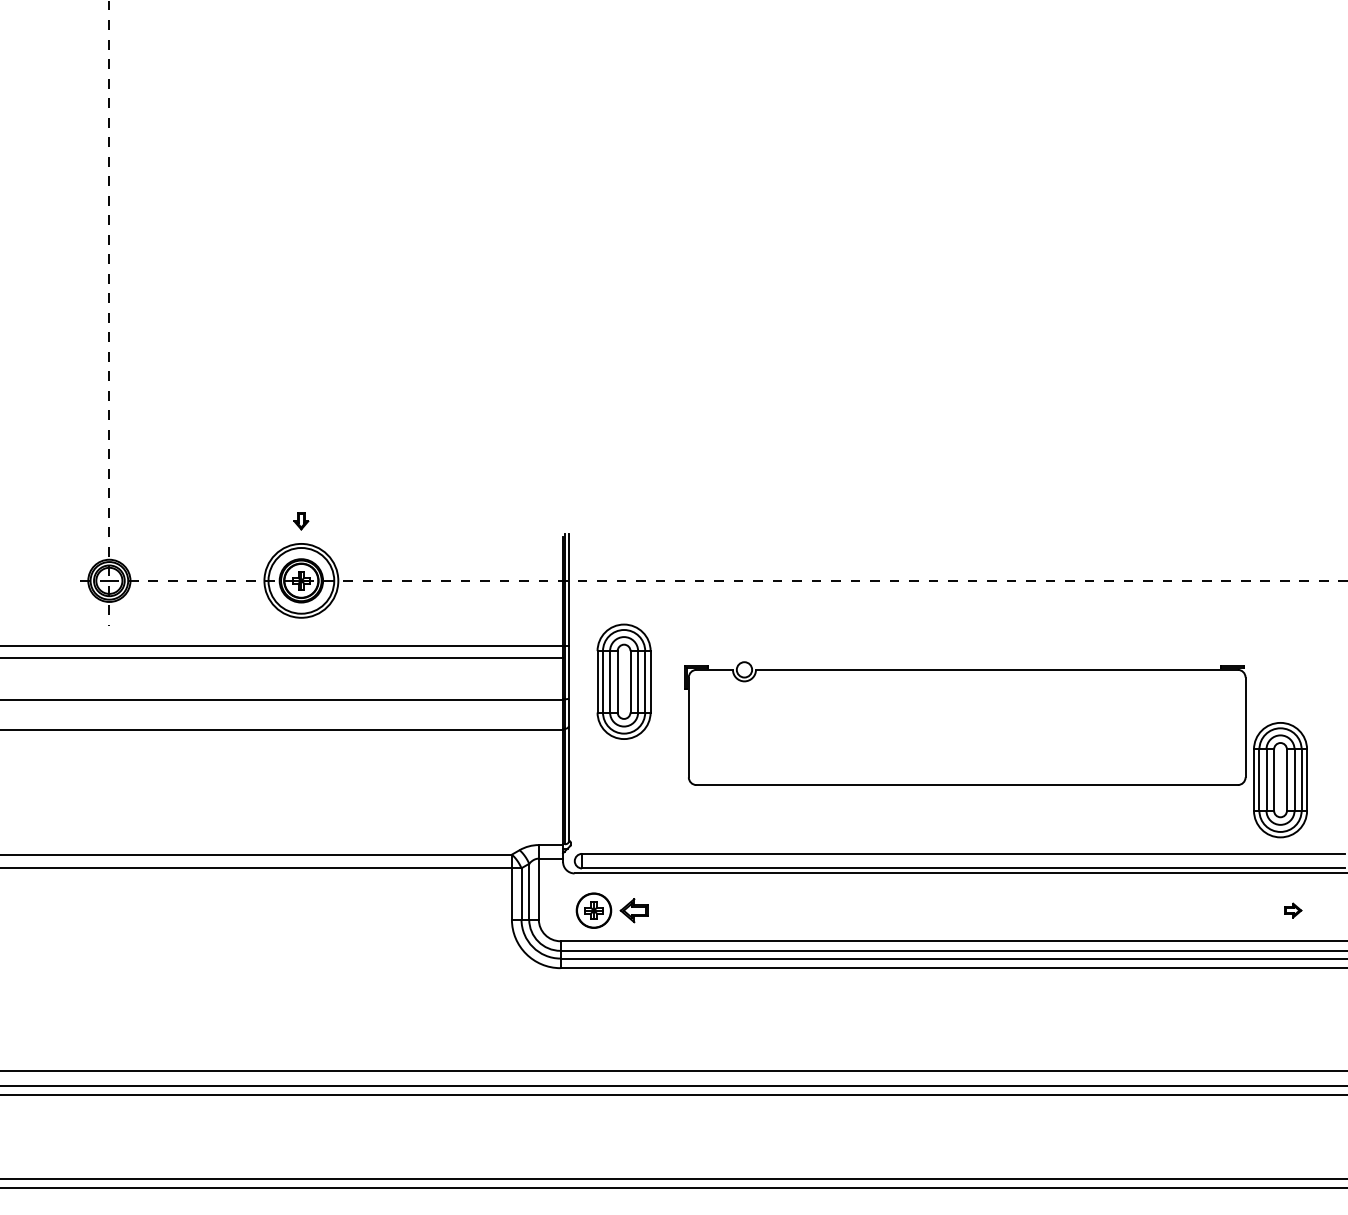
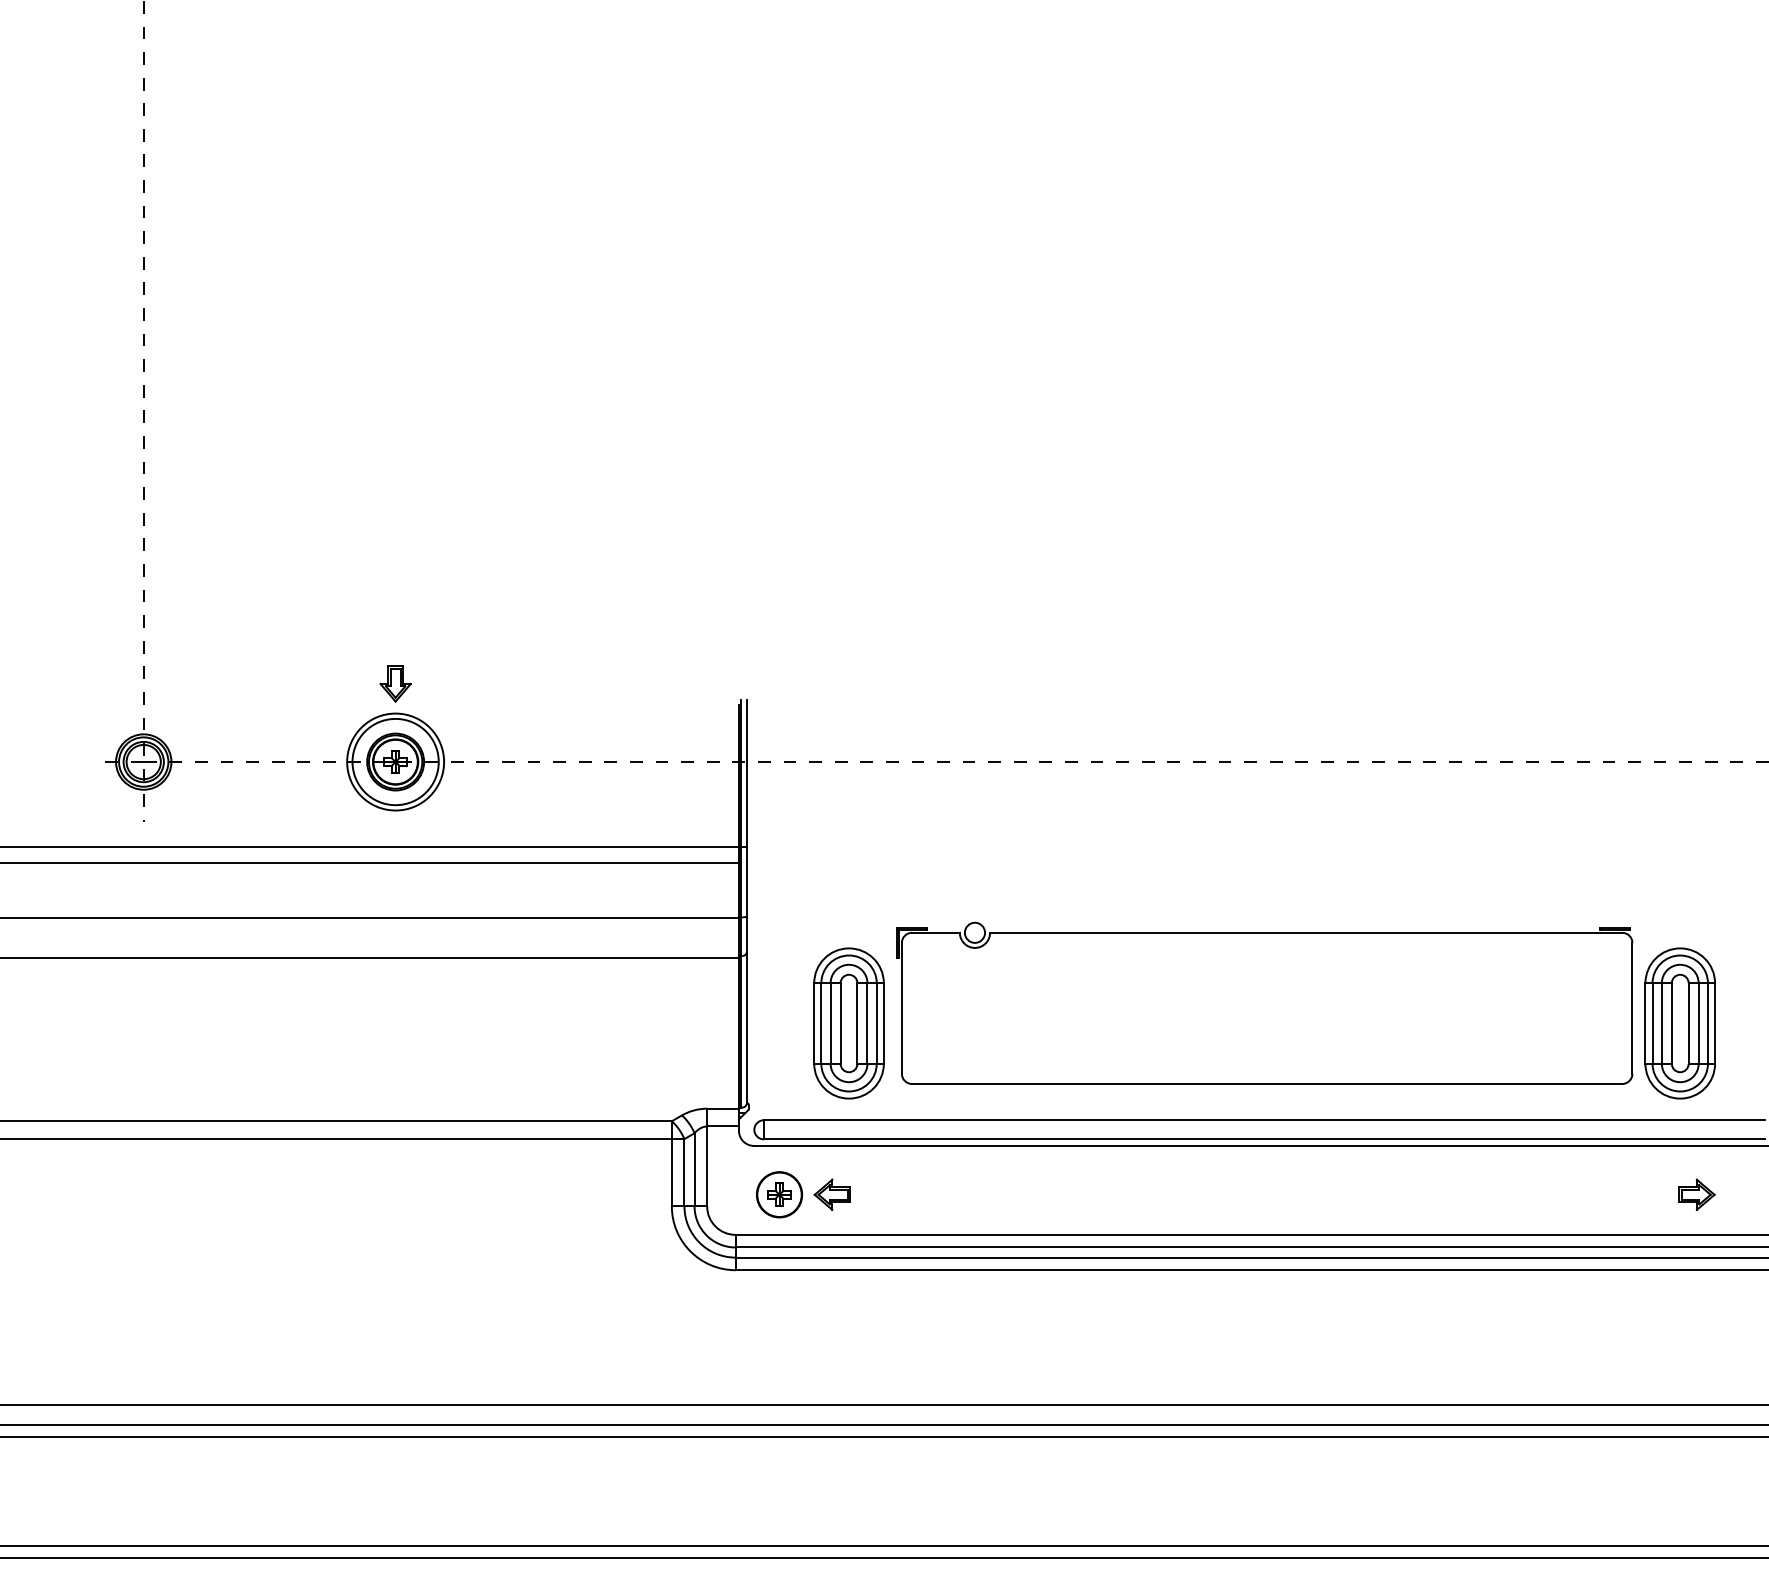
part: (301, 520) -> (395, 683), size x1.67
part: (623, 681) -> (848, 1023), moved
part: (965, 722) -> (1264, 1002), moved
part: (1292, 910) -> (1696, 1194), size x1.67

